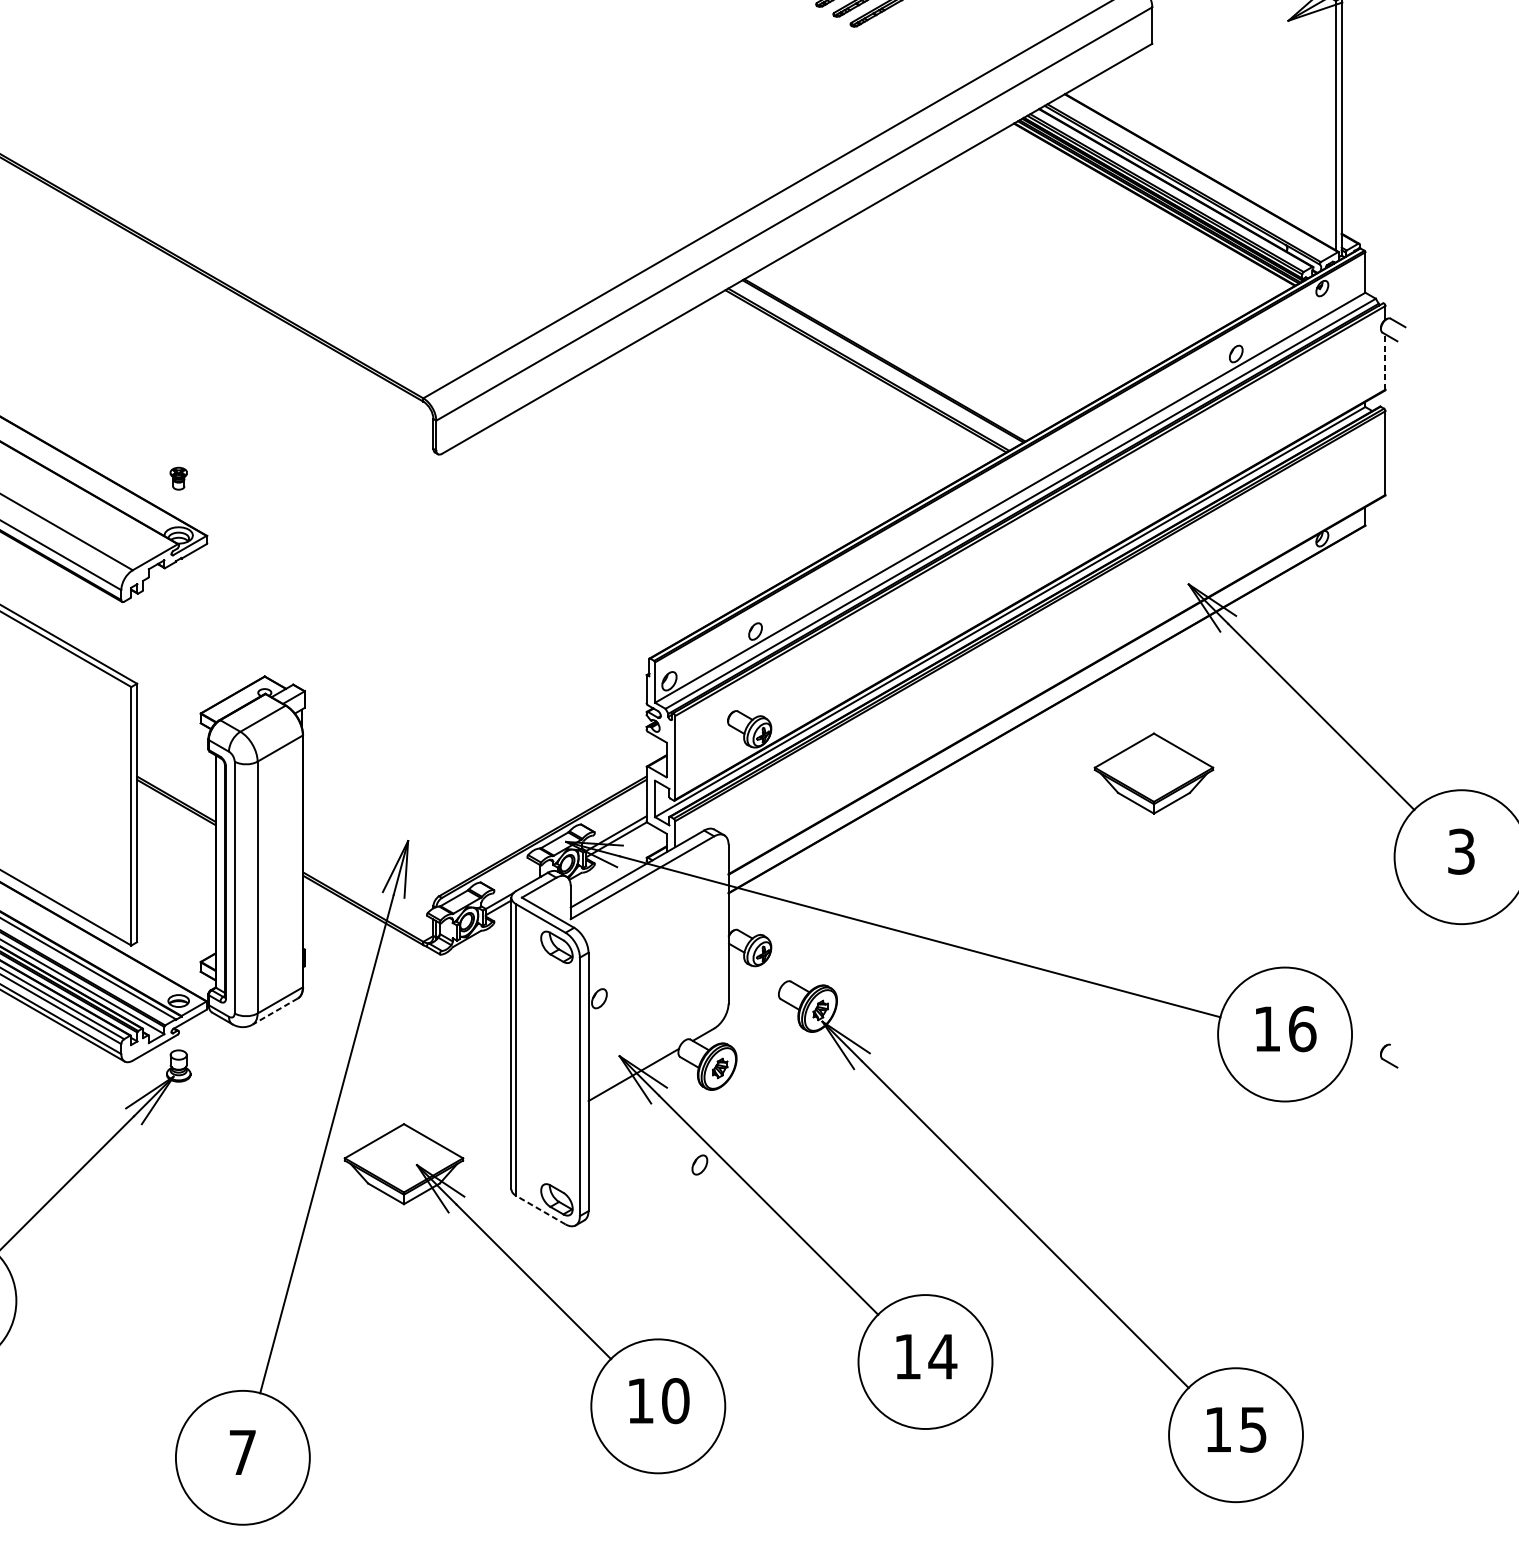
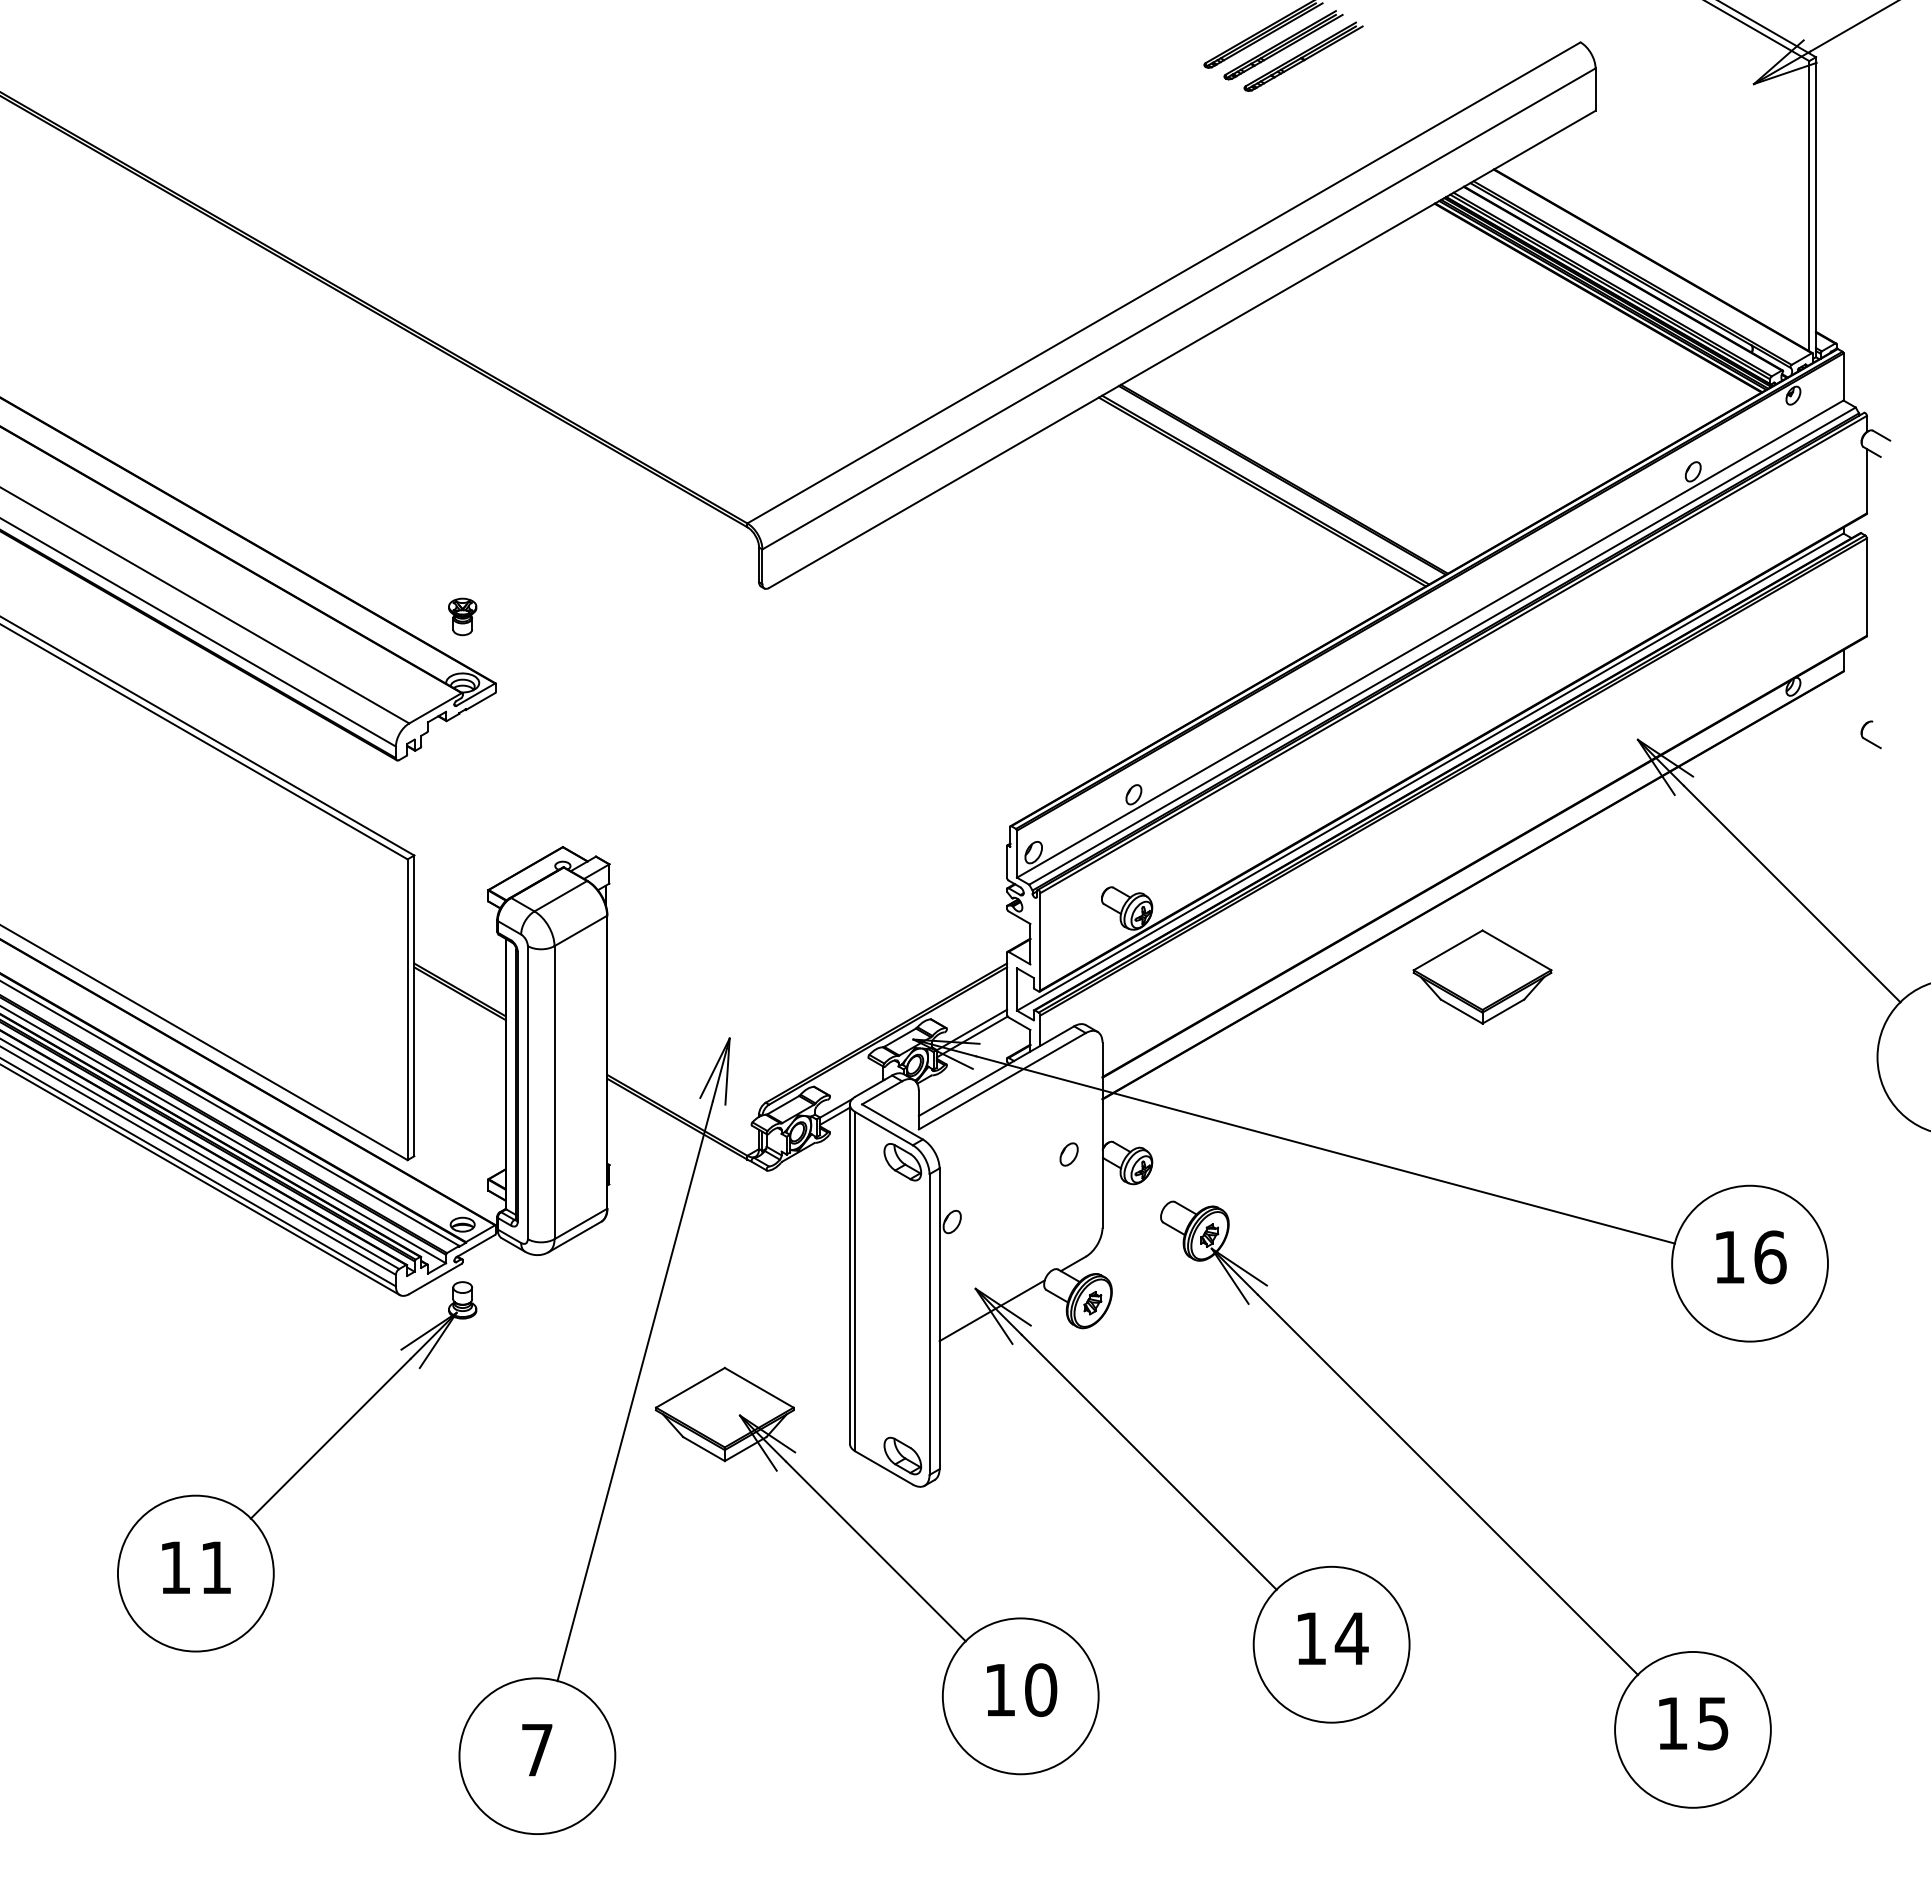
line: (1385, 361) -> (1866, 480), dashed -> solid
part: (178, 478) -> (462, 616), size x1.43
part: (1153, 773) -> (1482, 976), moved
line: (274, 1012) -> (574, 1237), dashed -> solid
part: (1388, 1055) -> (1870, 734), moved
part: (699, 1165) -> (1068, 1154), moved
line: (540, 1209) -> (883, 1467), dashed -> solid

